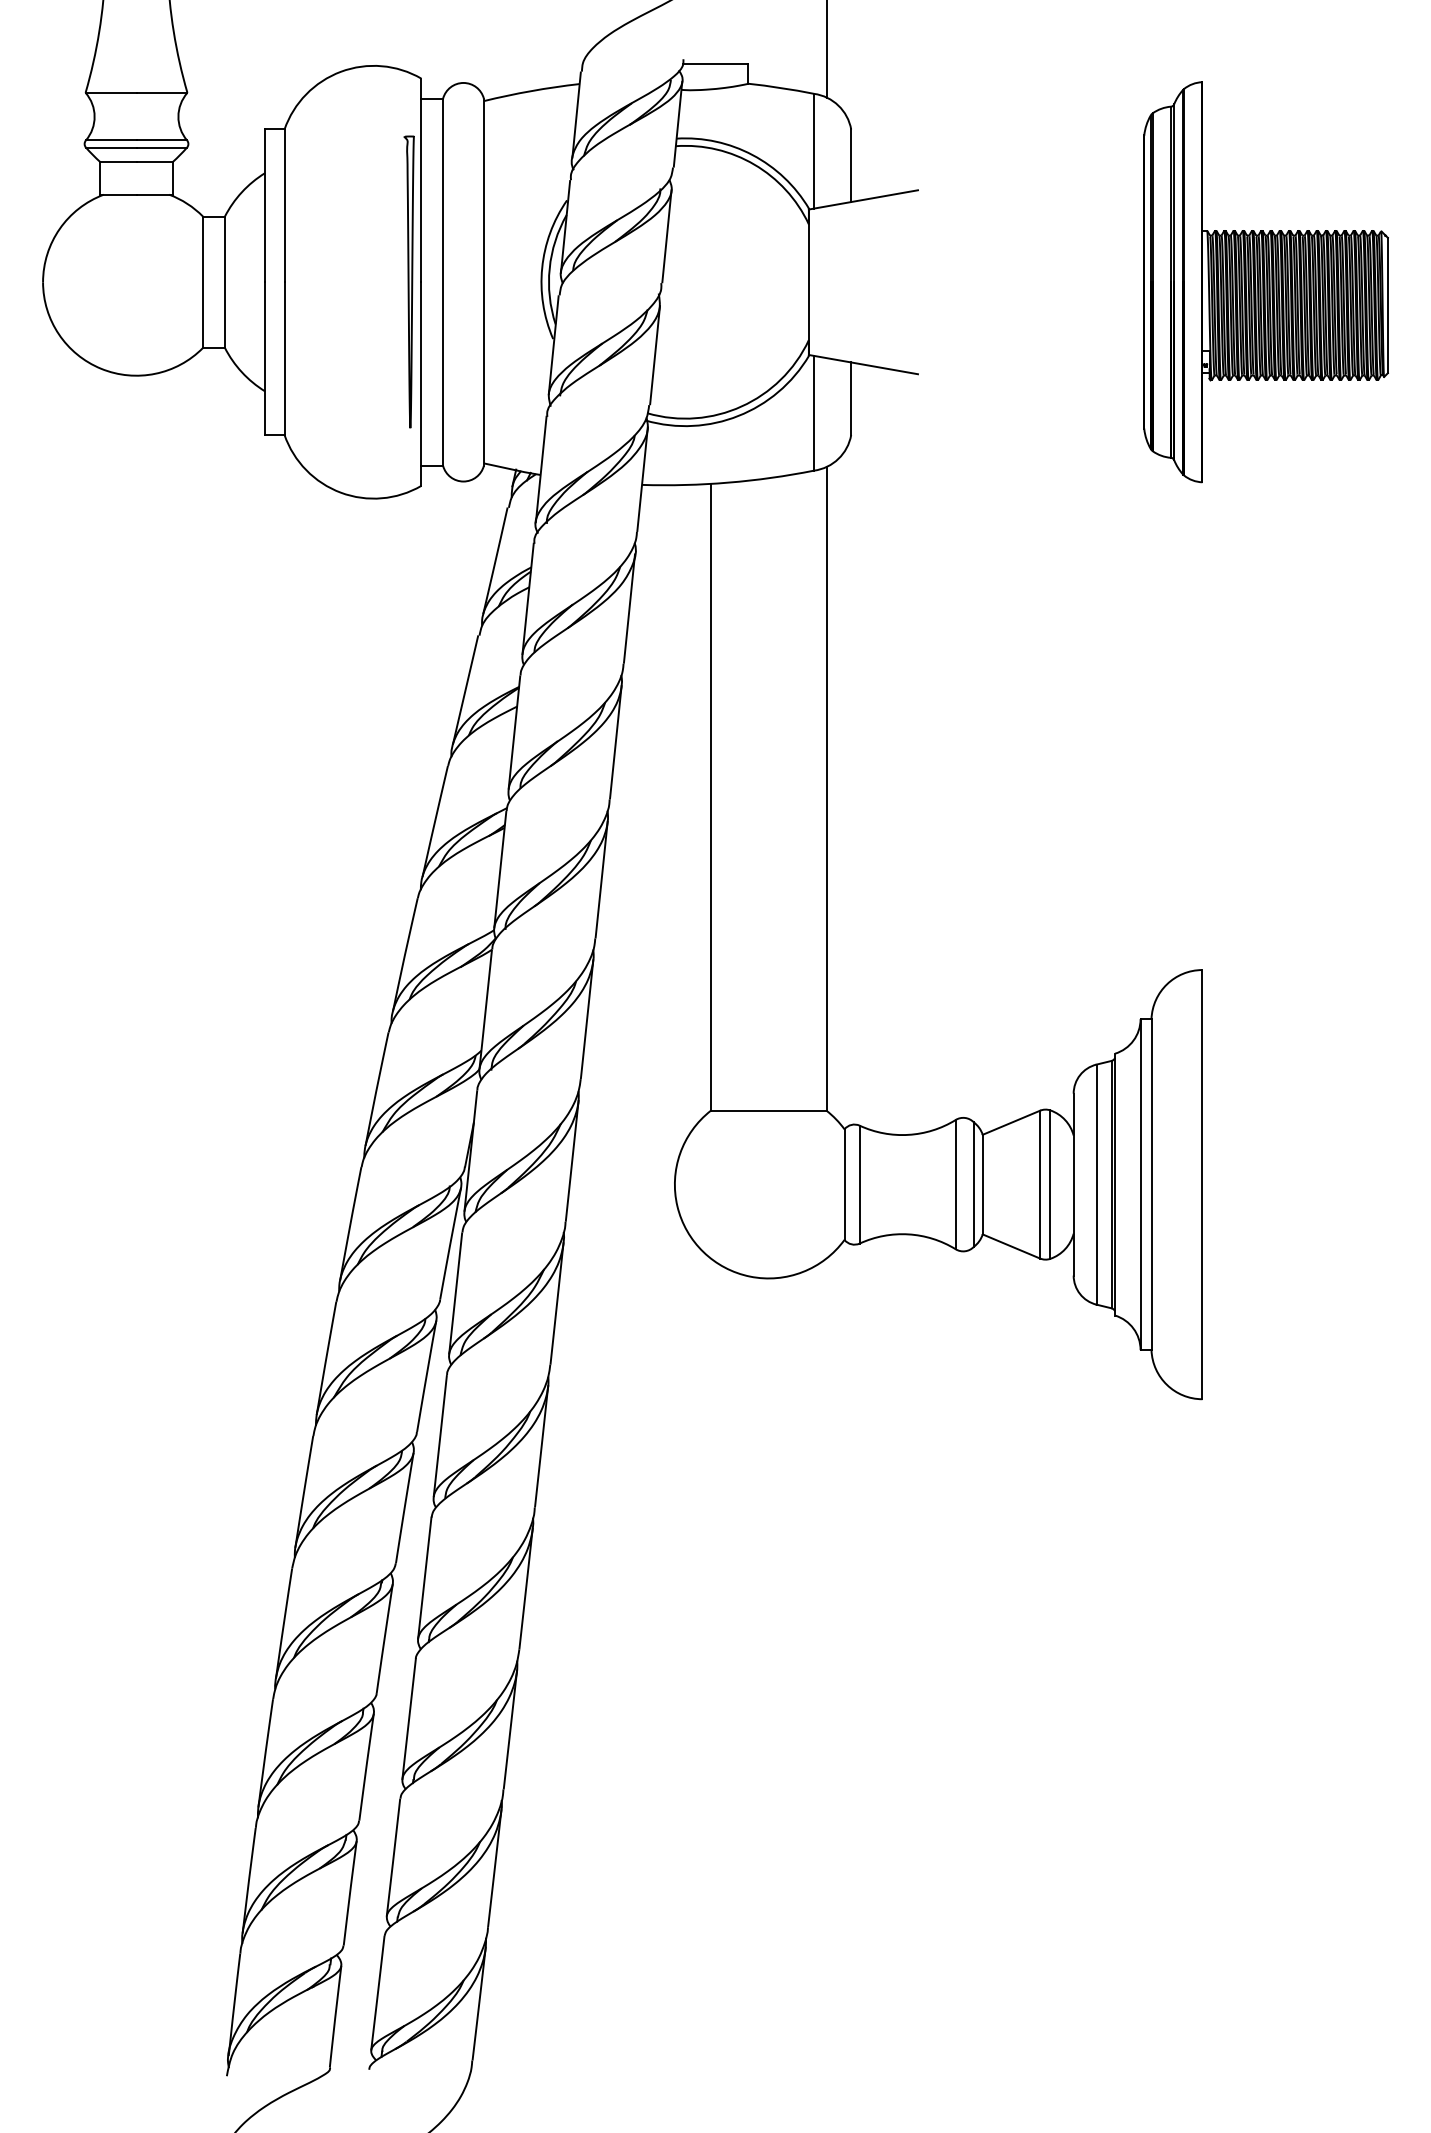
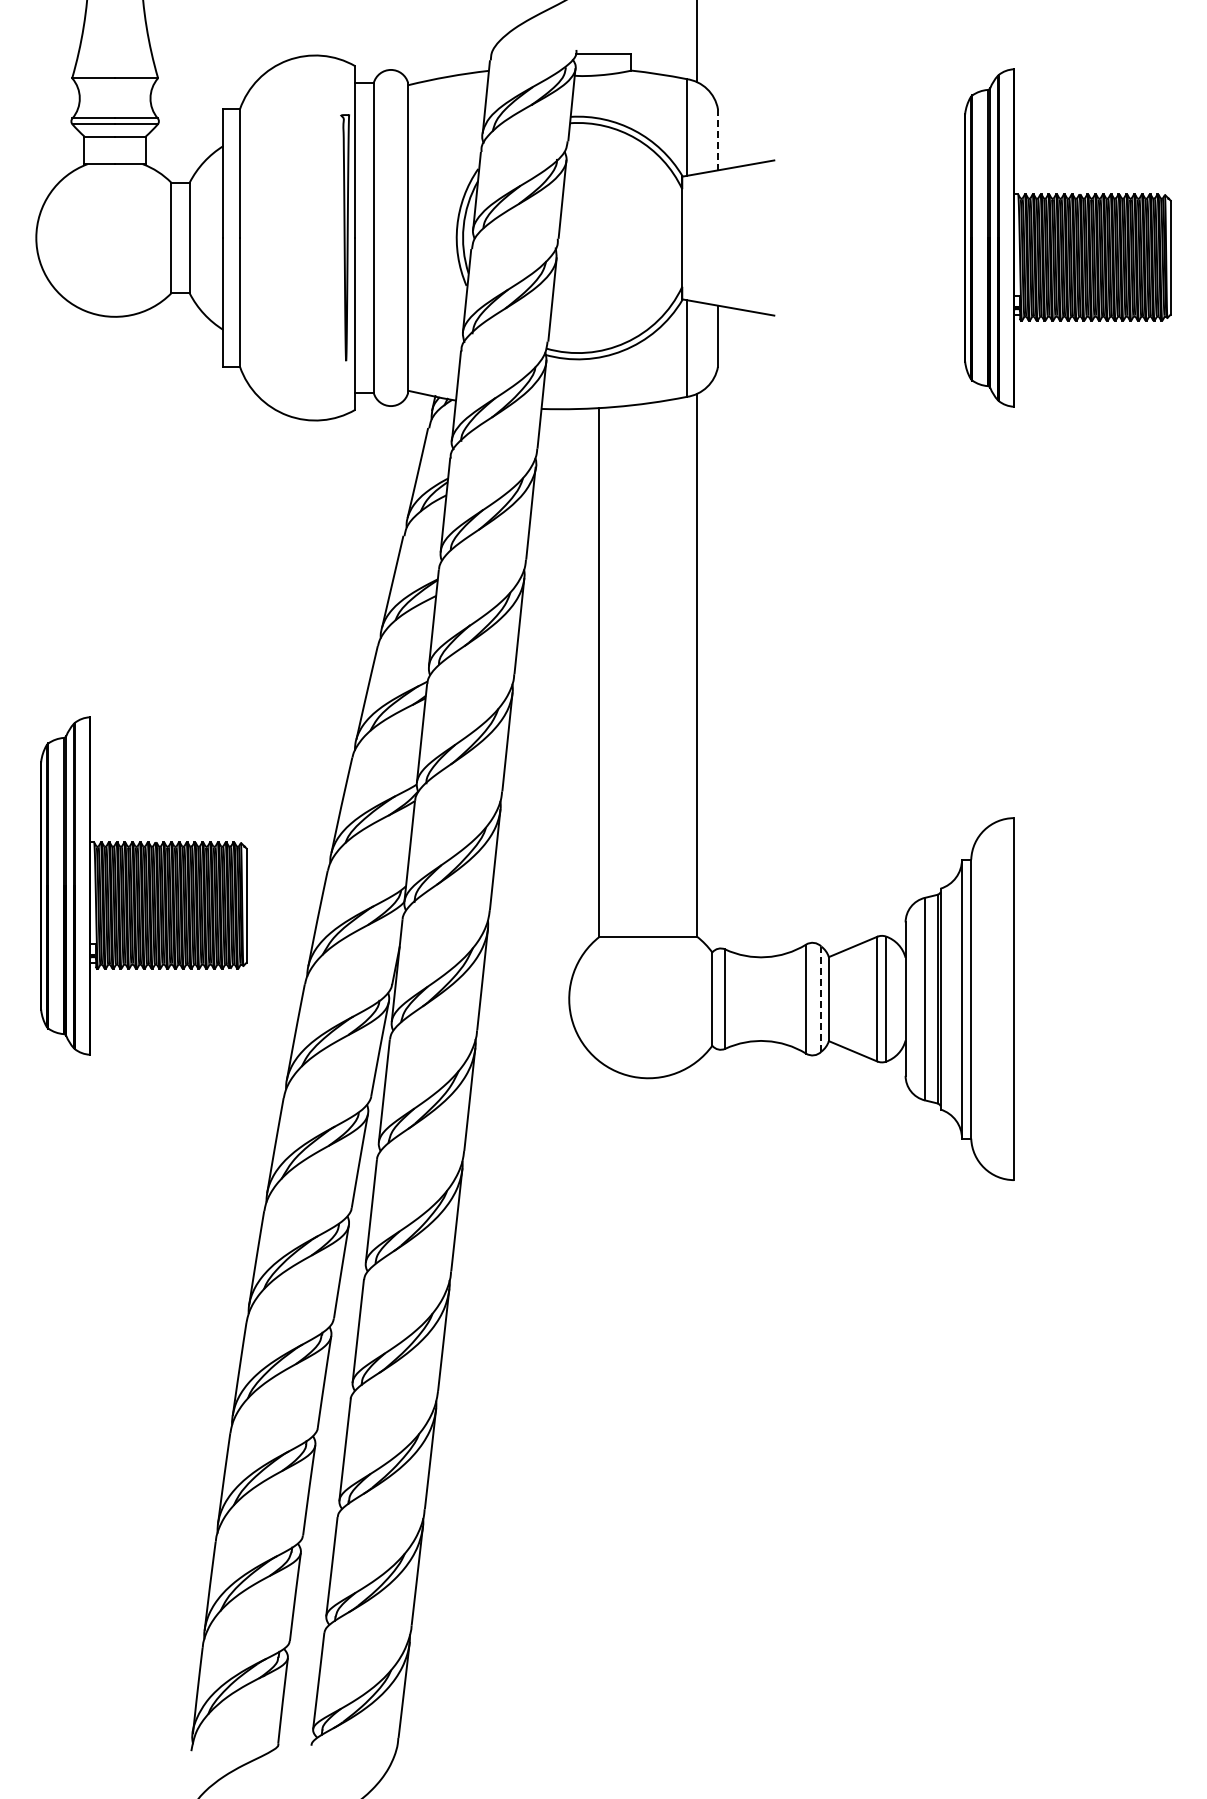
line: (850, 165) -> (717, 139), solid -> dashed
part: (170, 1049) -> (143, 885), added
line: (973, 1185) -> (821, 999), solid -> dashed

